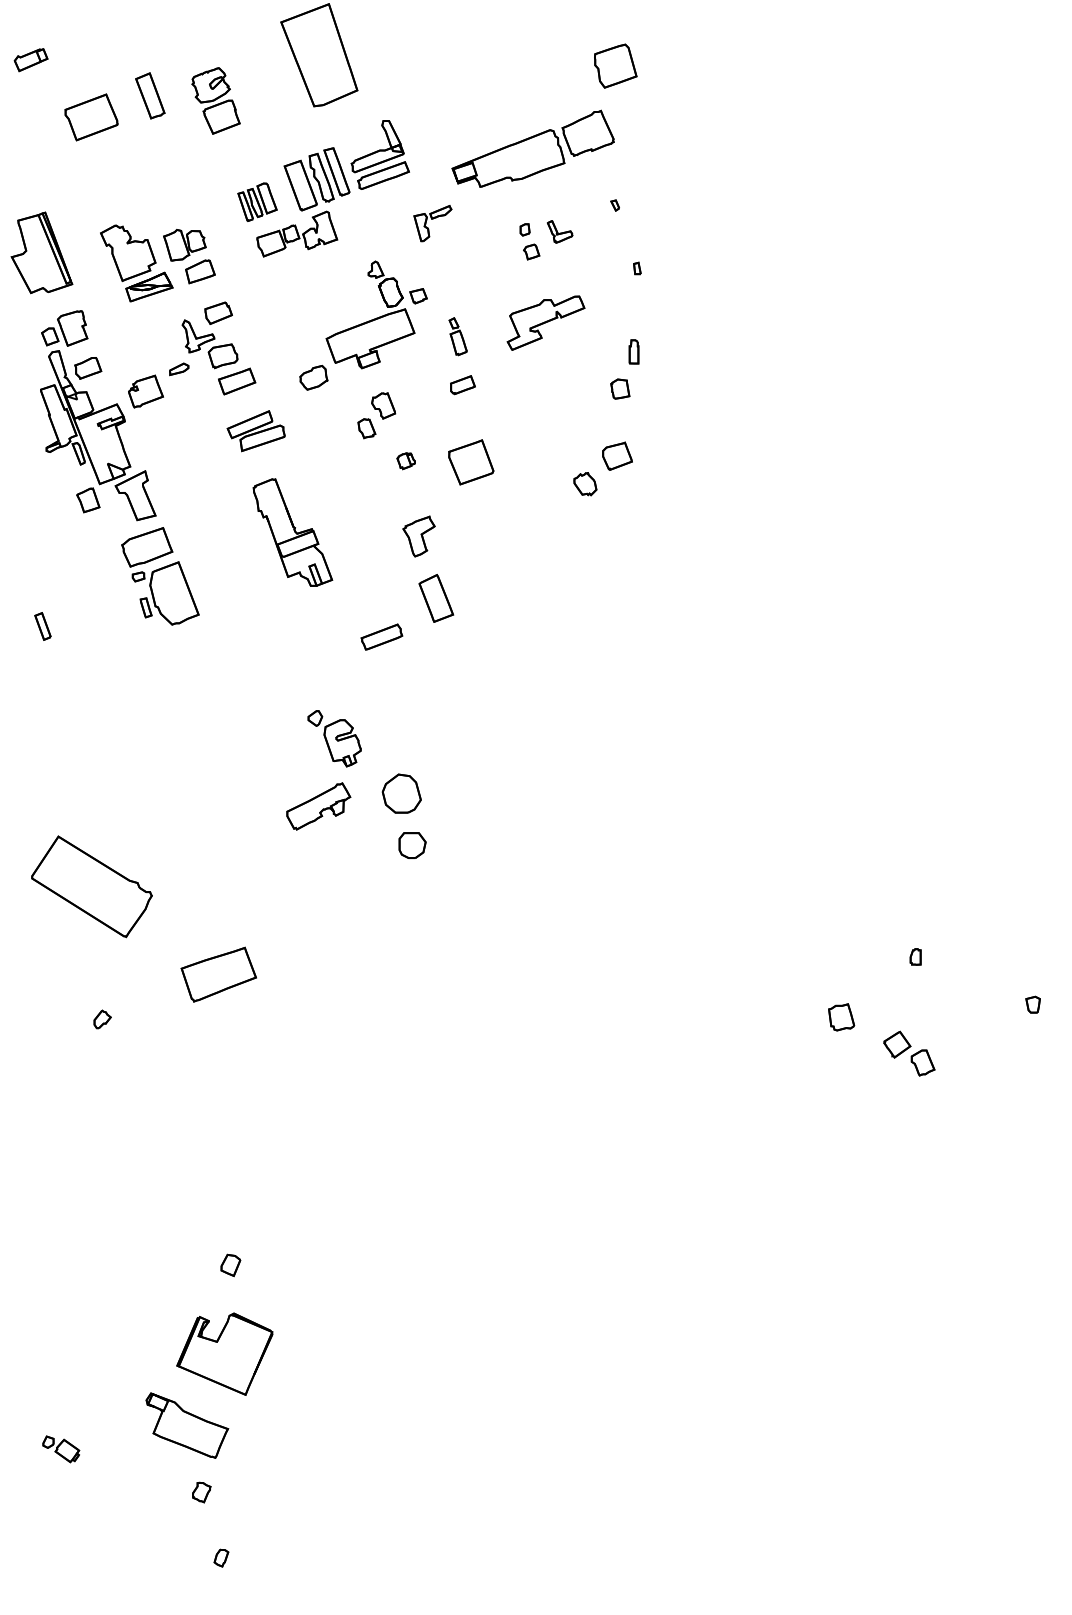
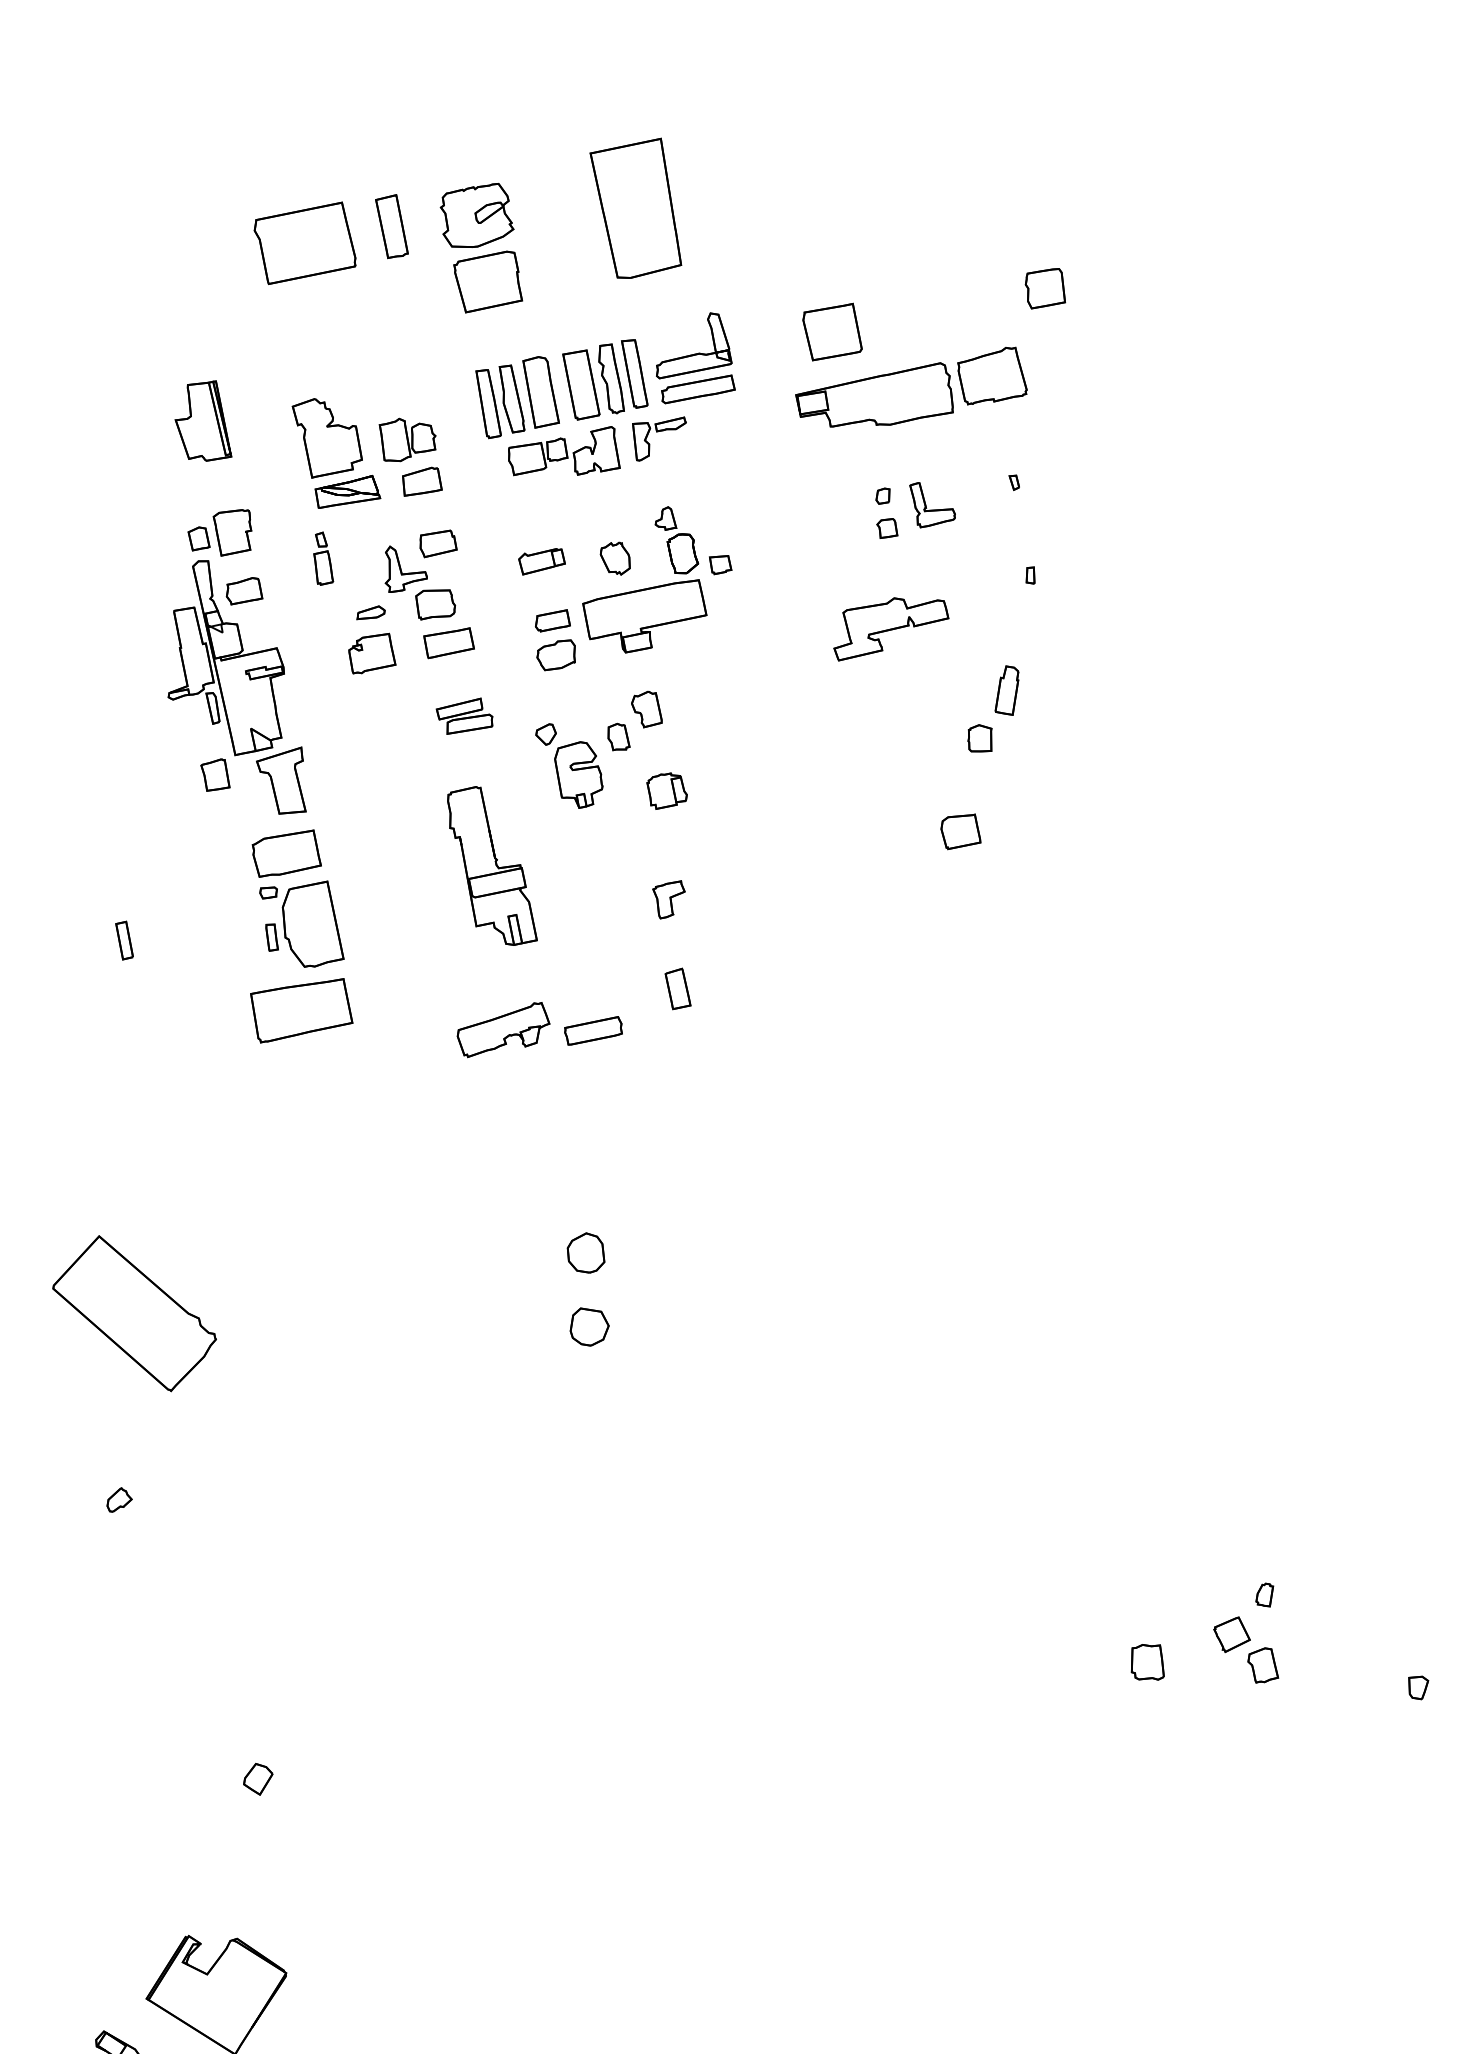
part: (30, 60) -> (541, 562), moved
part: (615, 65) -> (1045, 287), size x0.71
part: (215, 100) -> (481, 247), size x1.43
part: (91, 117) -> (305, 243), size x1.43
part: (257, 202) -> (517, 398), size x1.67
part: (432, 223) -> (656, 438), moved
part: (559, 231) -> (930, 506), size x1.43
part: (41, 252) -> (205, 420), size x0.71
part: (457, 336) -> (323, 558), moved
part: (633, 351) -> (1007, 689), size x1.43
part: (462, 385) -> (552, 621), moved
part: (145, 391) -> (372, 653), moved
part: (256, 430) -> (465, 715), size x0.71
part: (405, 460) -> (665, 790), size x1.67
part: (471, 462) -> (833, 332), moved
part: (585, 484) -> (615, 558), moved
part: (418, 536) -> (666, 899), size x0.71
part: (436, 597) -> (678, 987), size x0.62
part: (334, 738) -> (568, 766), moved
part: (401, 792) -> (586, 1251), size x0.71
part: (318, 806) -> (503, 1029), moved
part: (218, 974) -> (300, 1010), moved
part: (909, 1053) -> (1247, 1649), moved
part: (230, 1265) -> (257, 1779), moved

